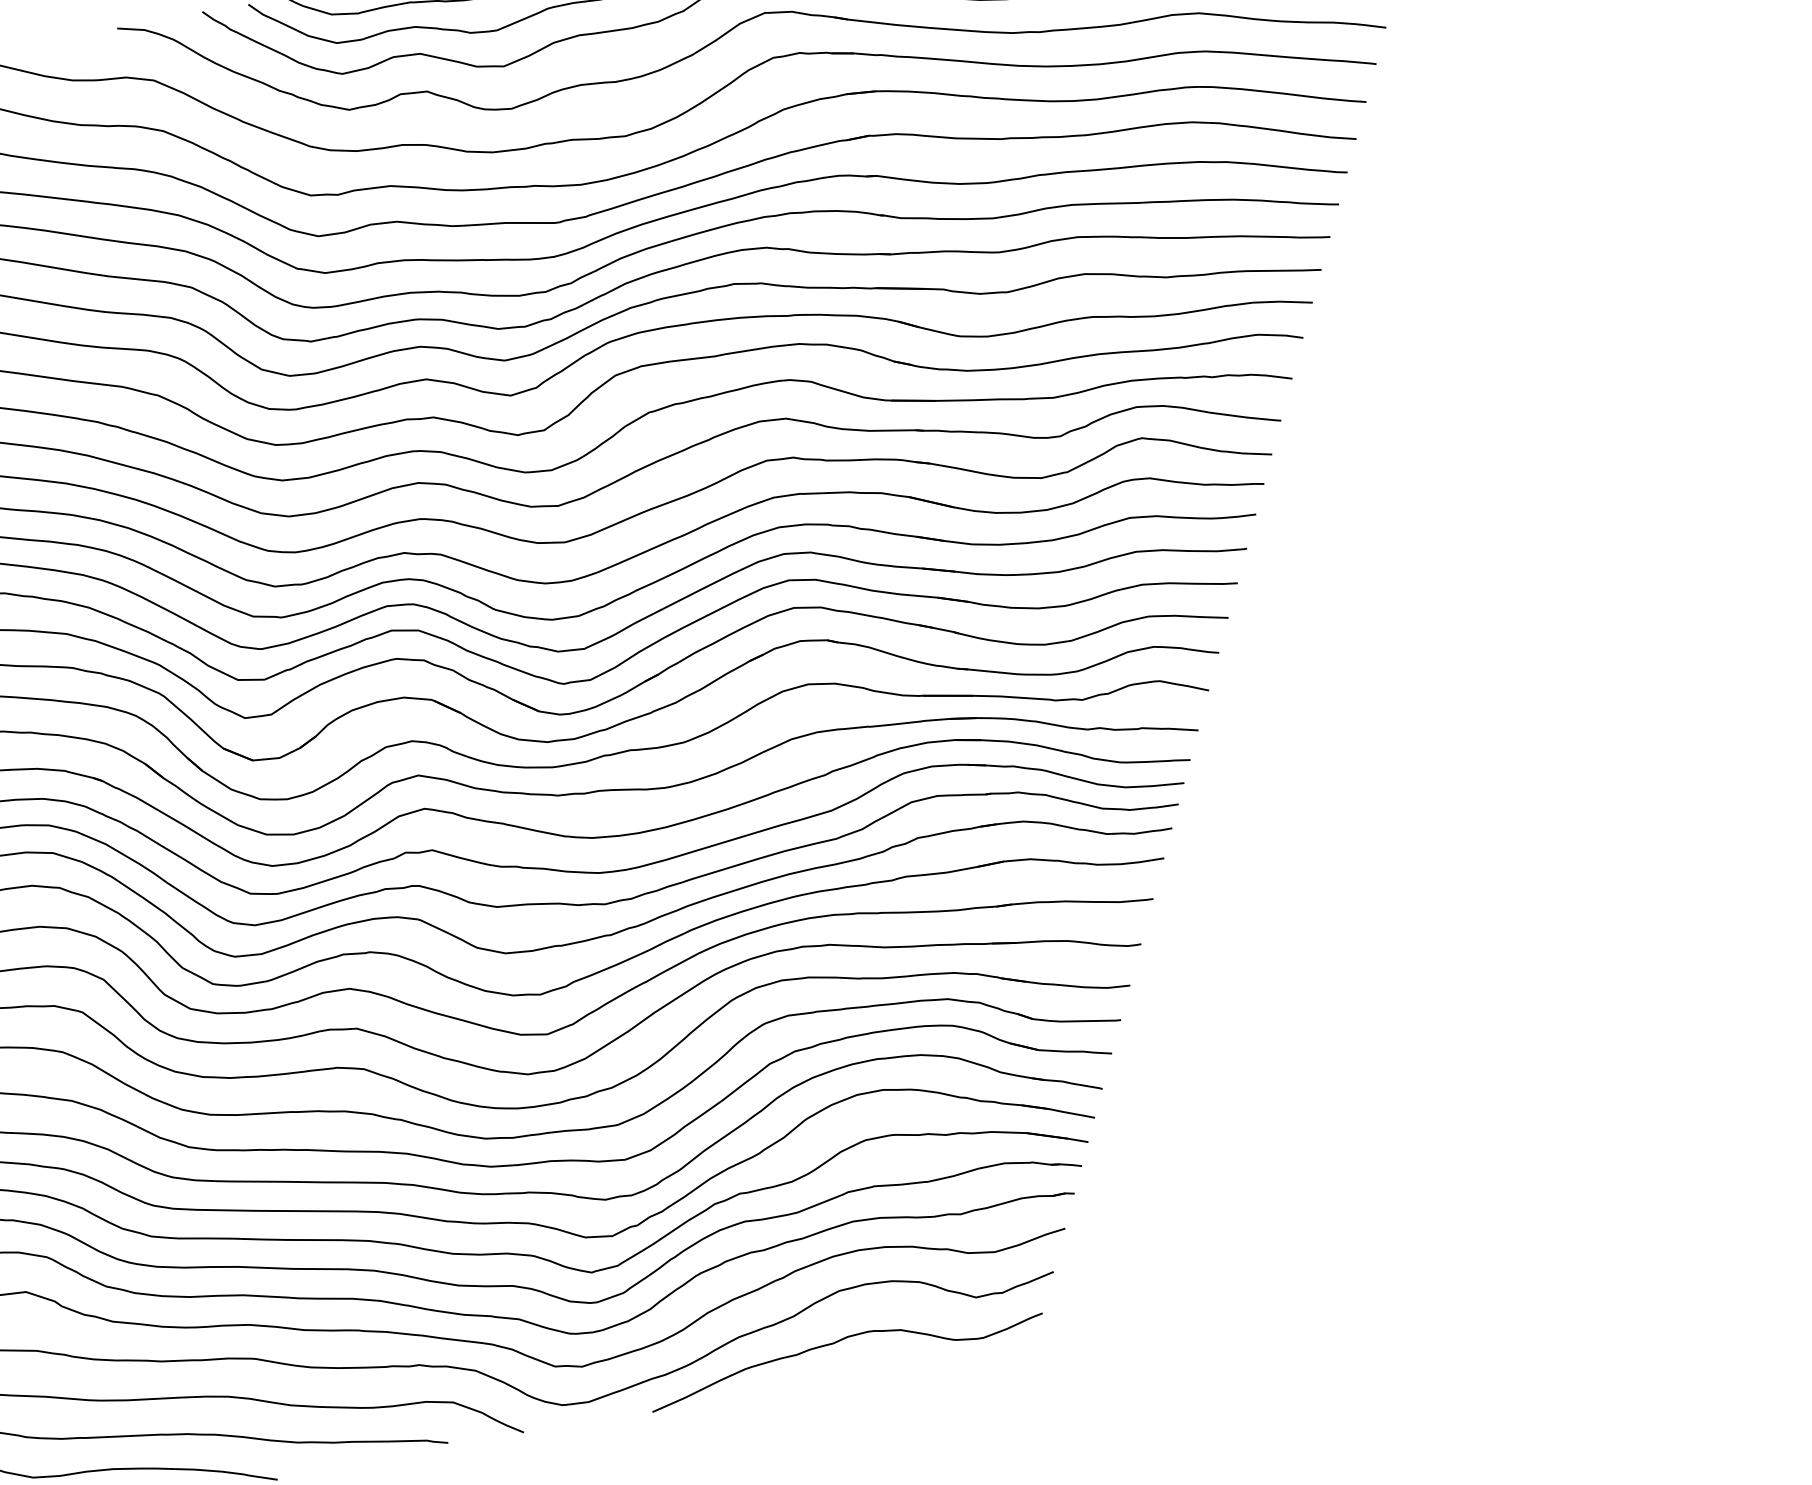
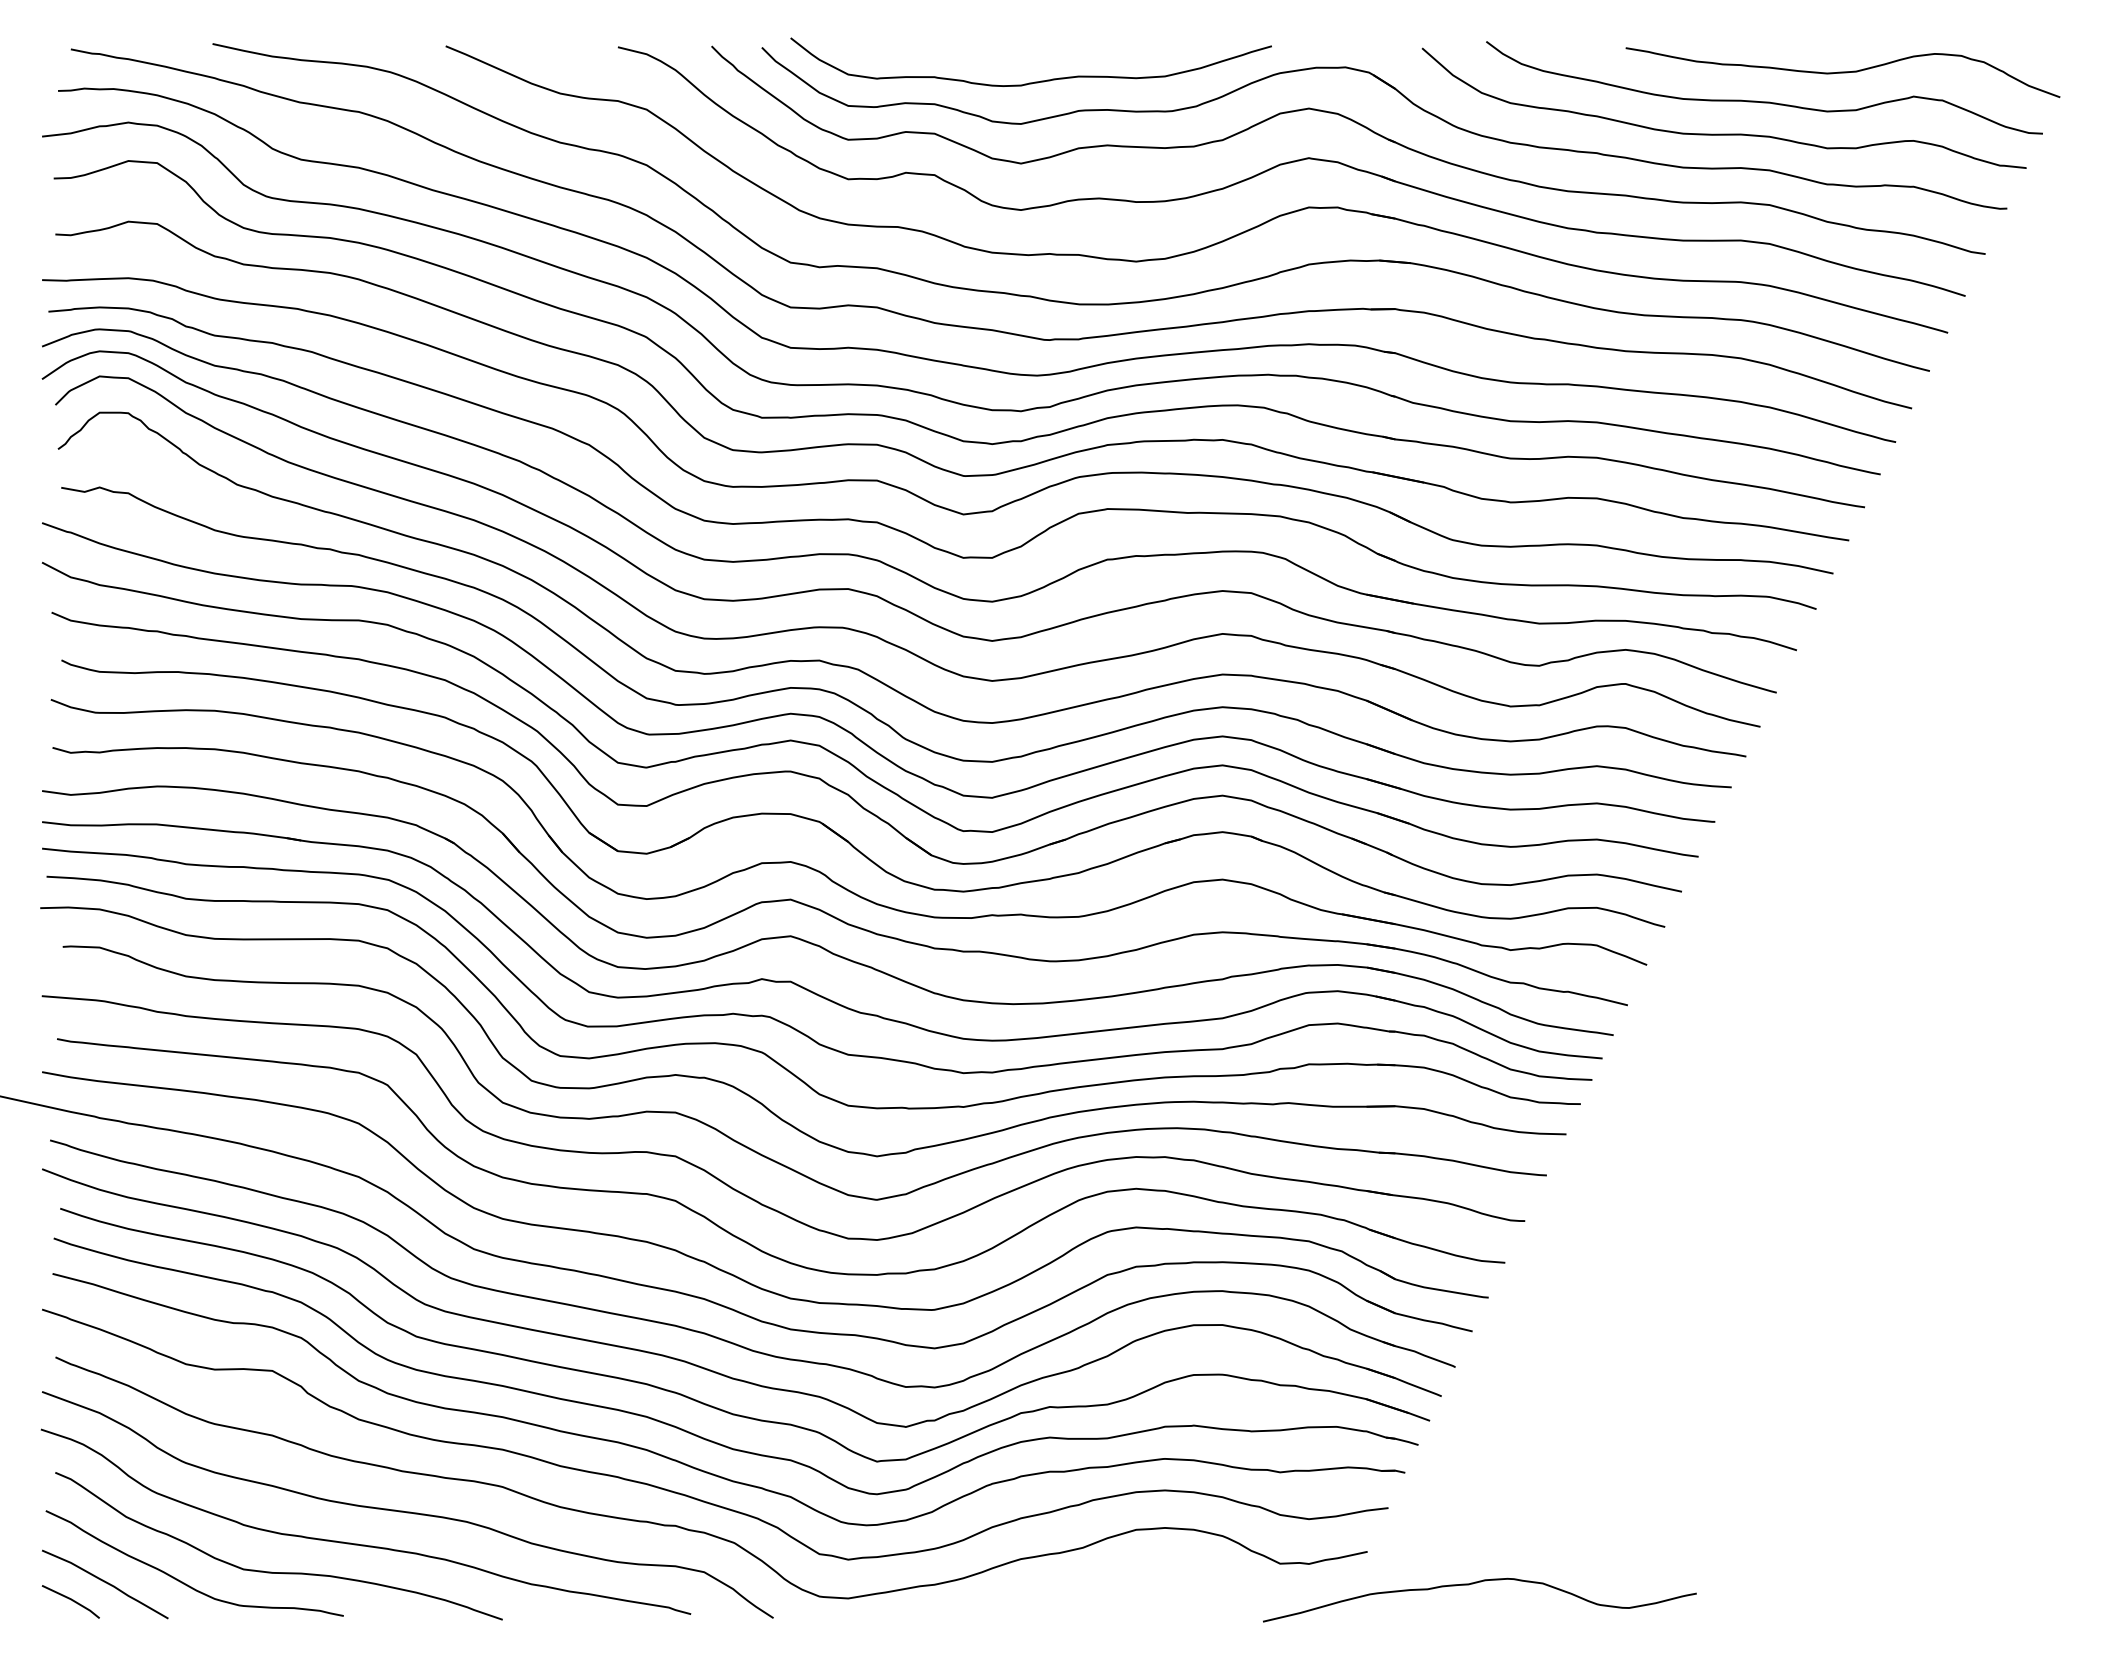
curve: (841, 1341) -> (1477, 1583), moved

